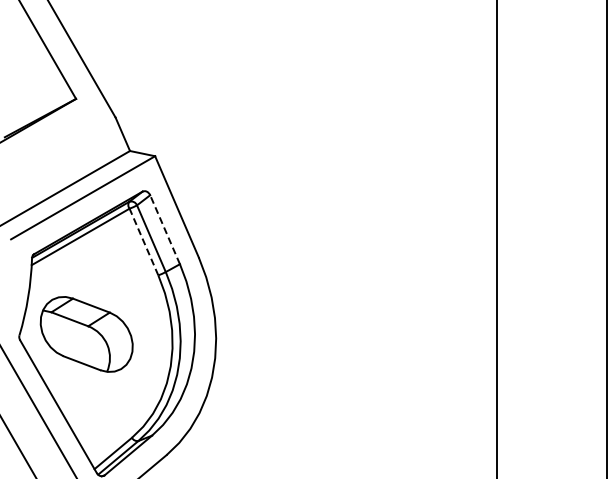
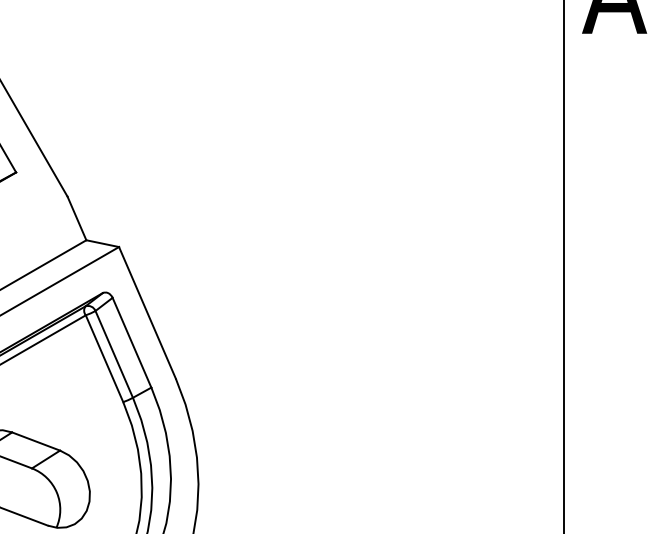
line: (165, 229) -> (132, 342), dashed -> solid
line: (143, 241) -> (103, 358), dashed -> solid

